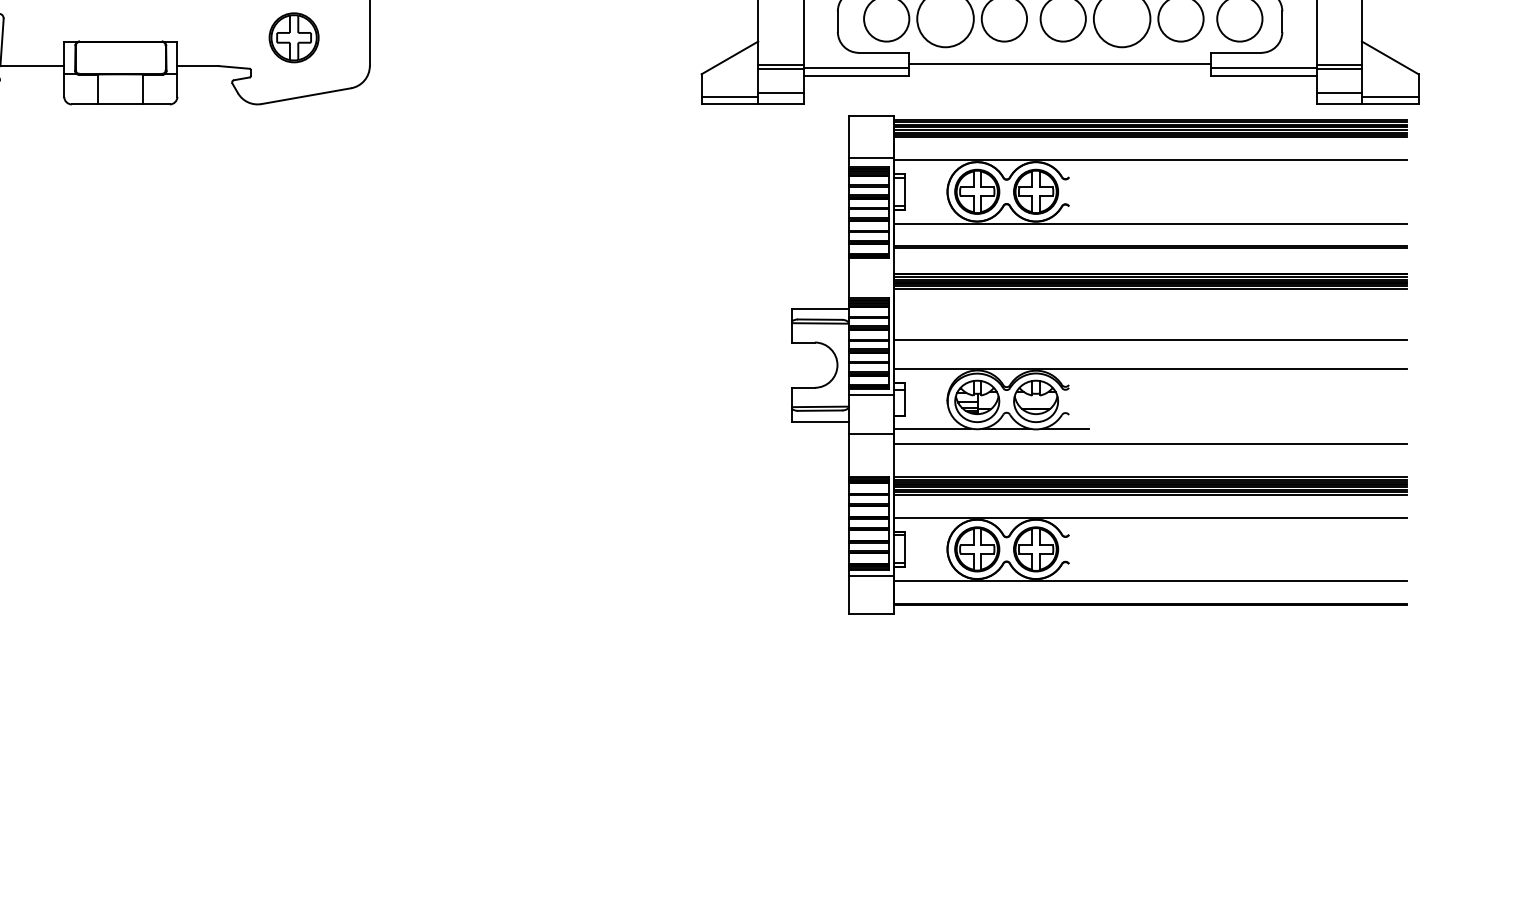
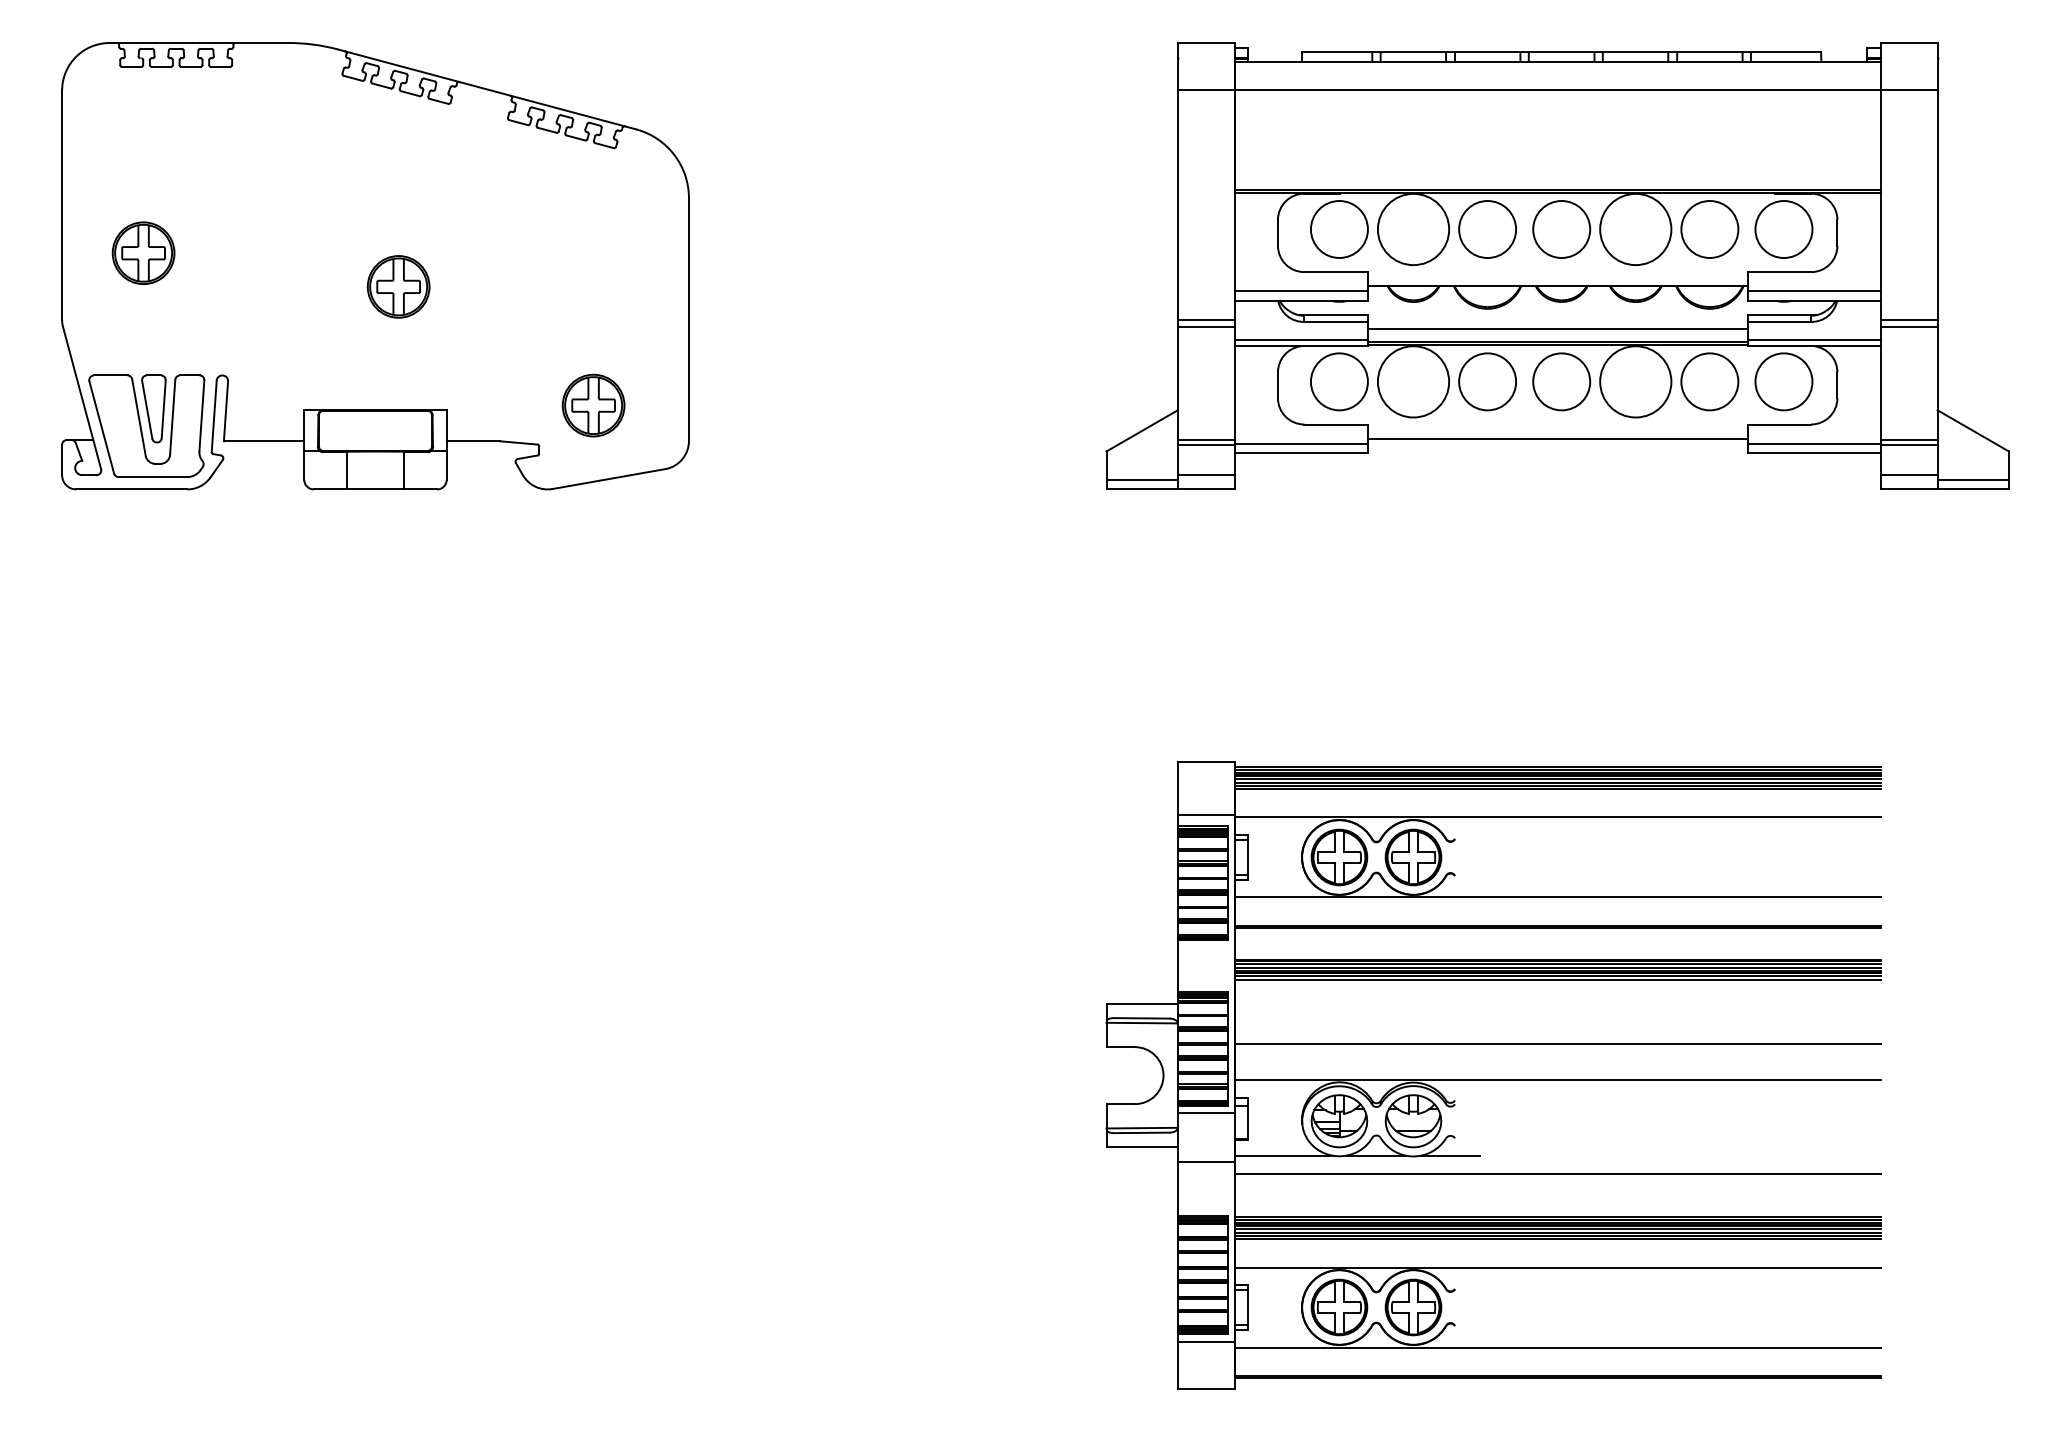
part: (1099, 365) -> (1493, 1075), moved

